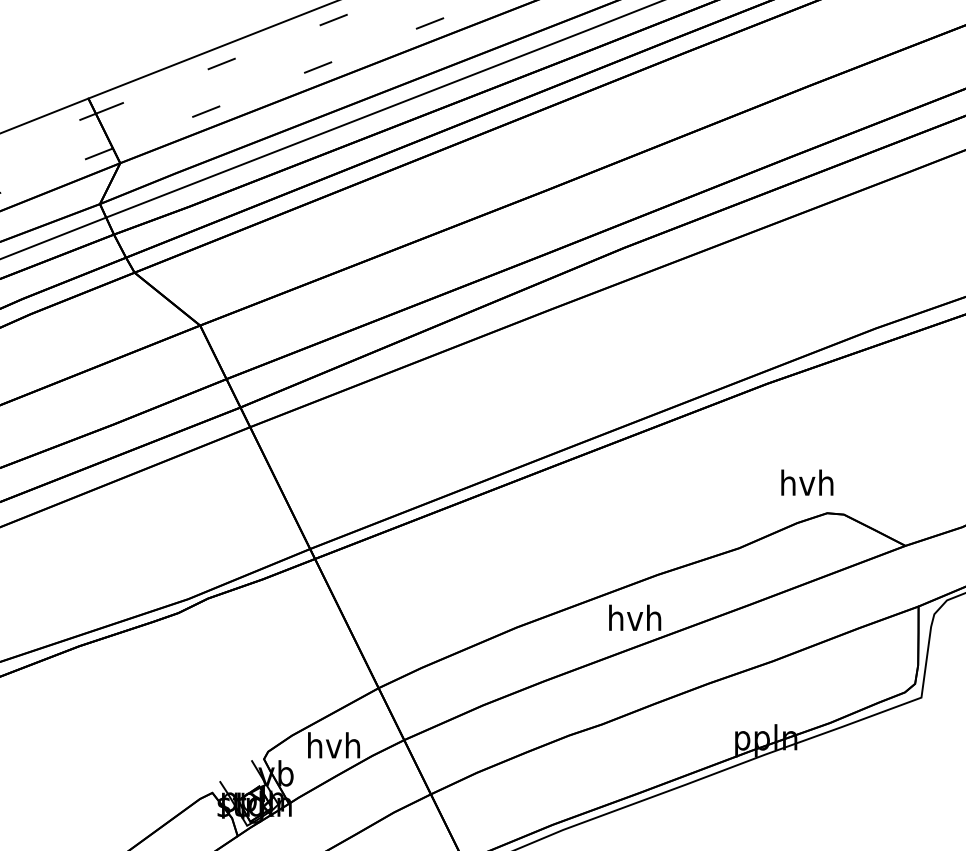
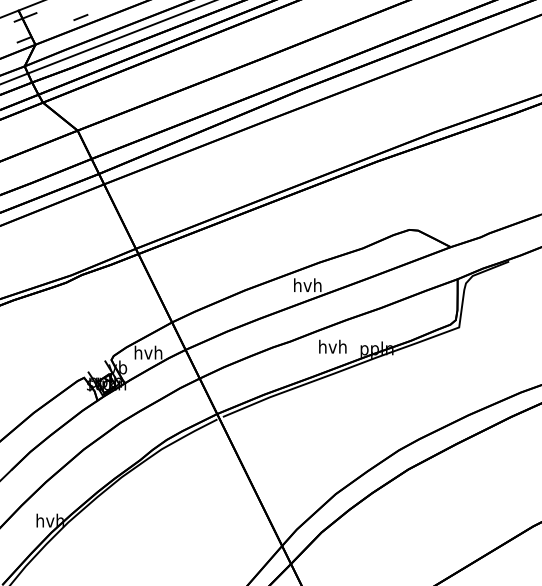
text: (806, 482) -> (332, 346), moved

